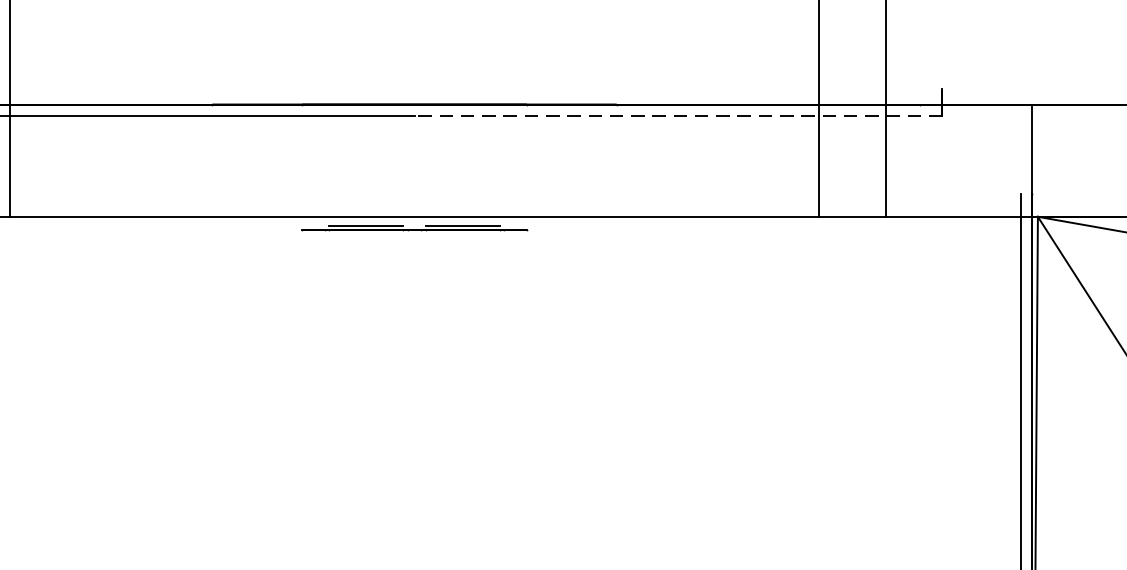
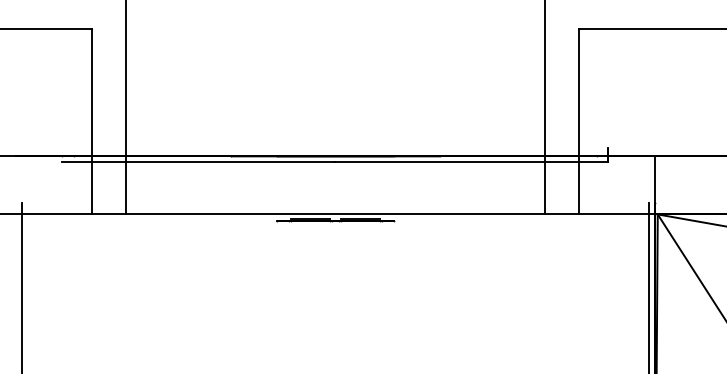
line: (677, 116) -> (471, 162), dashed -> solid

